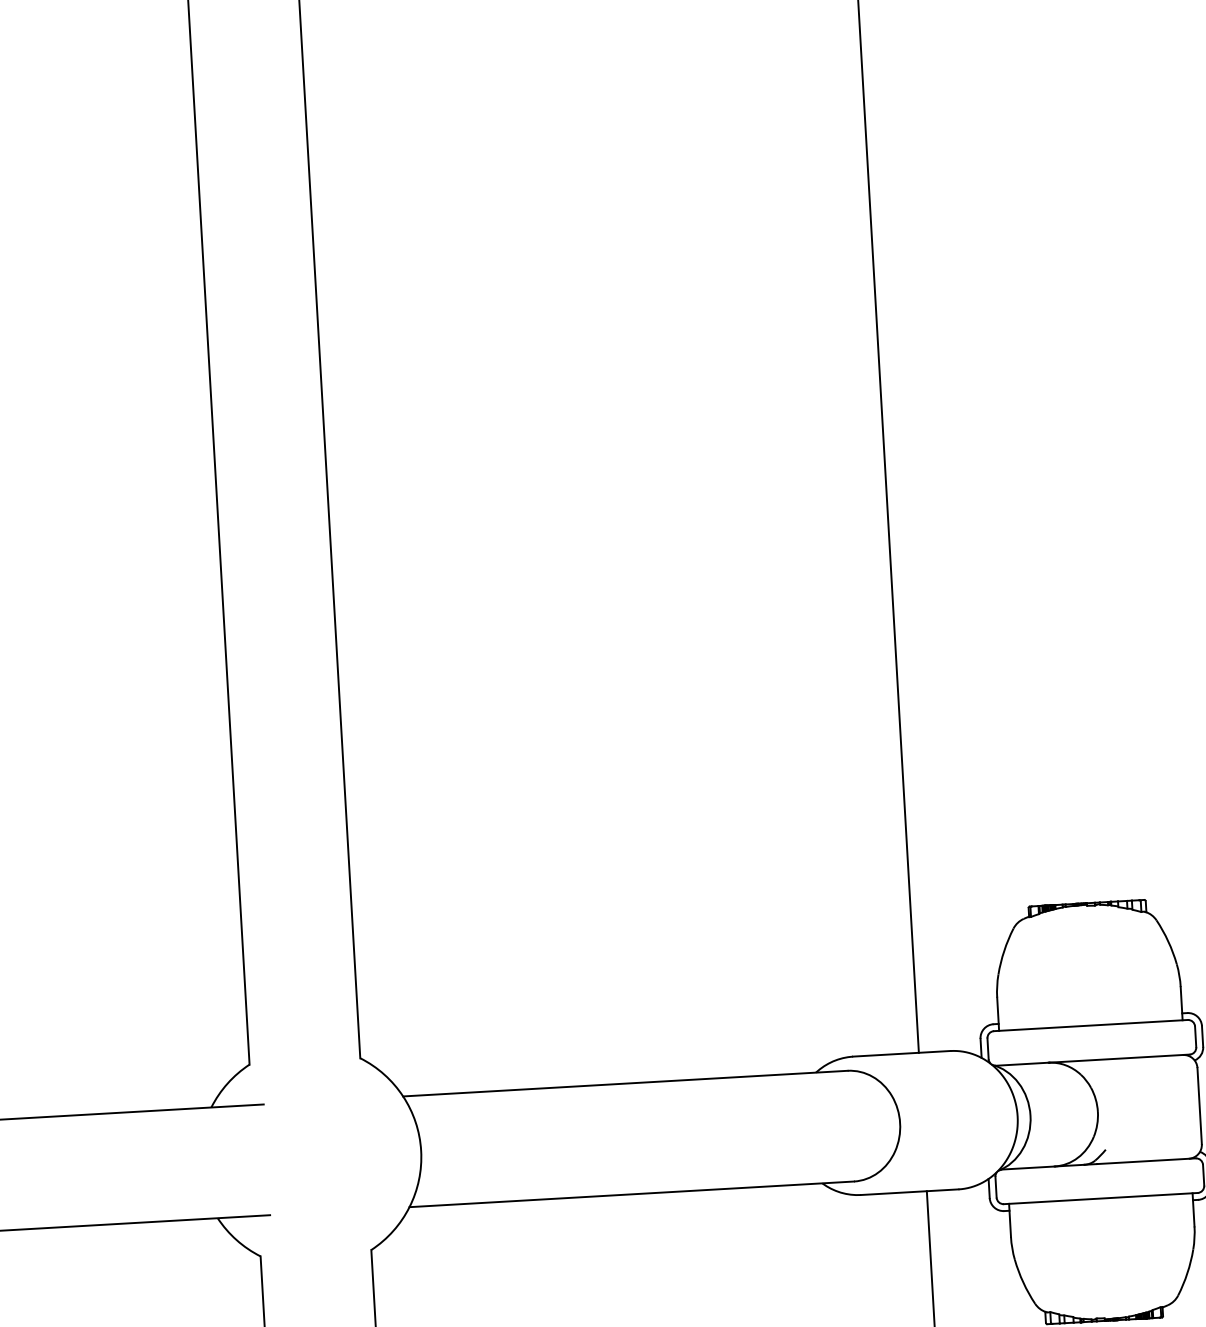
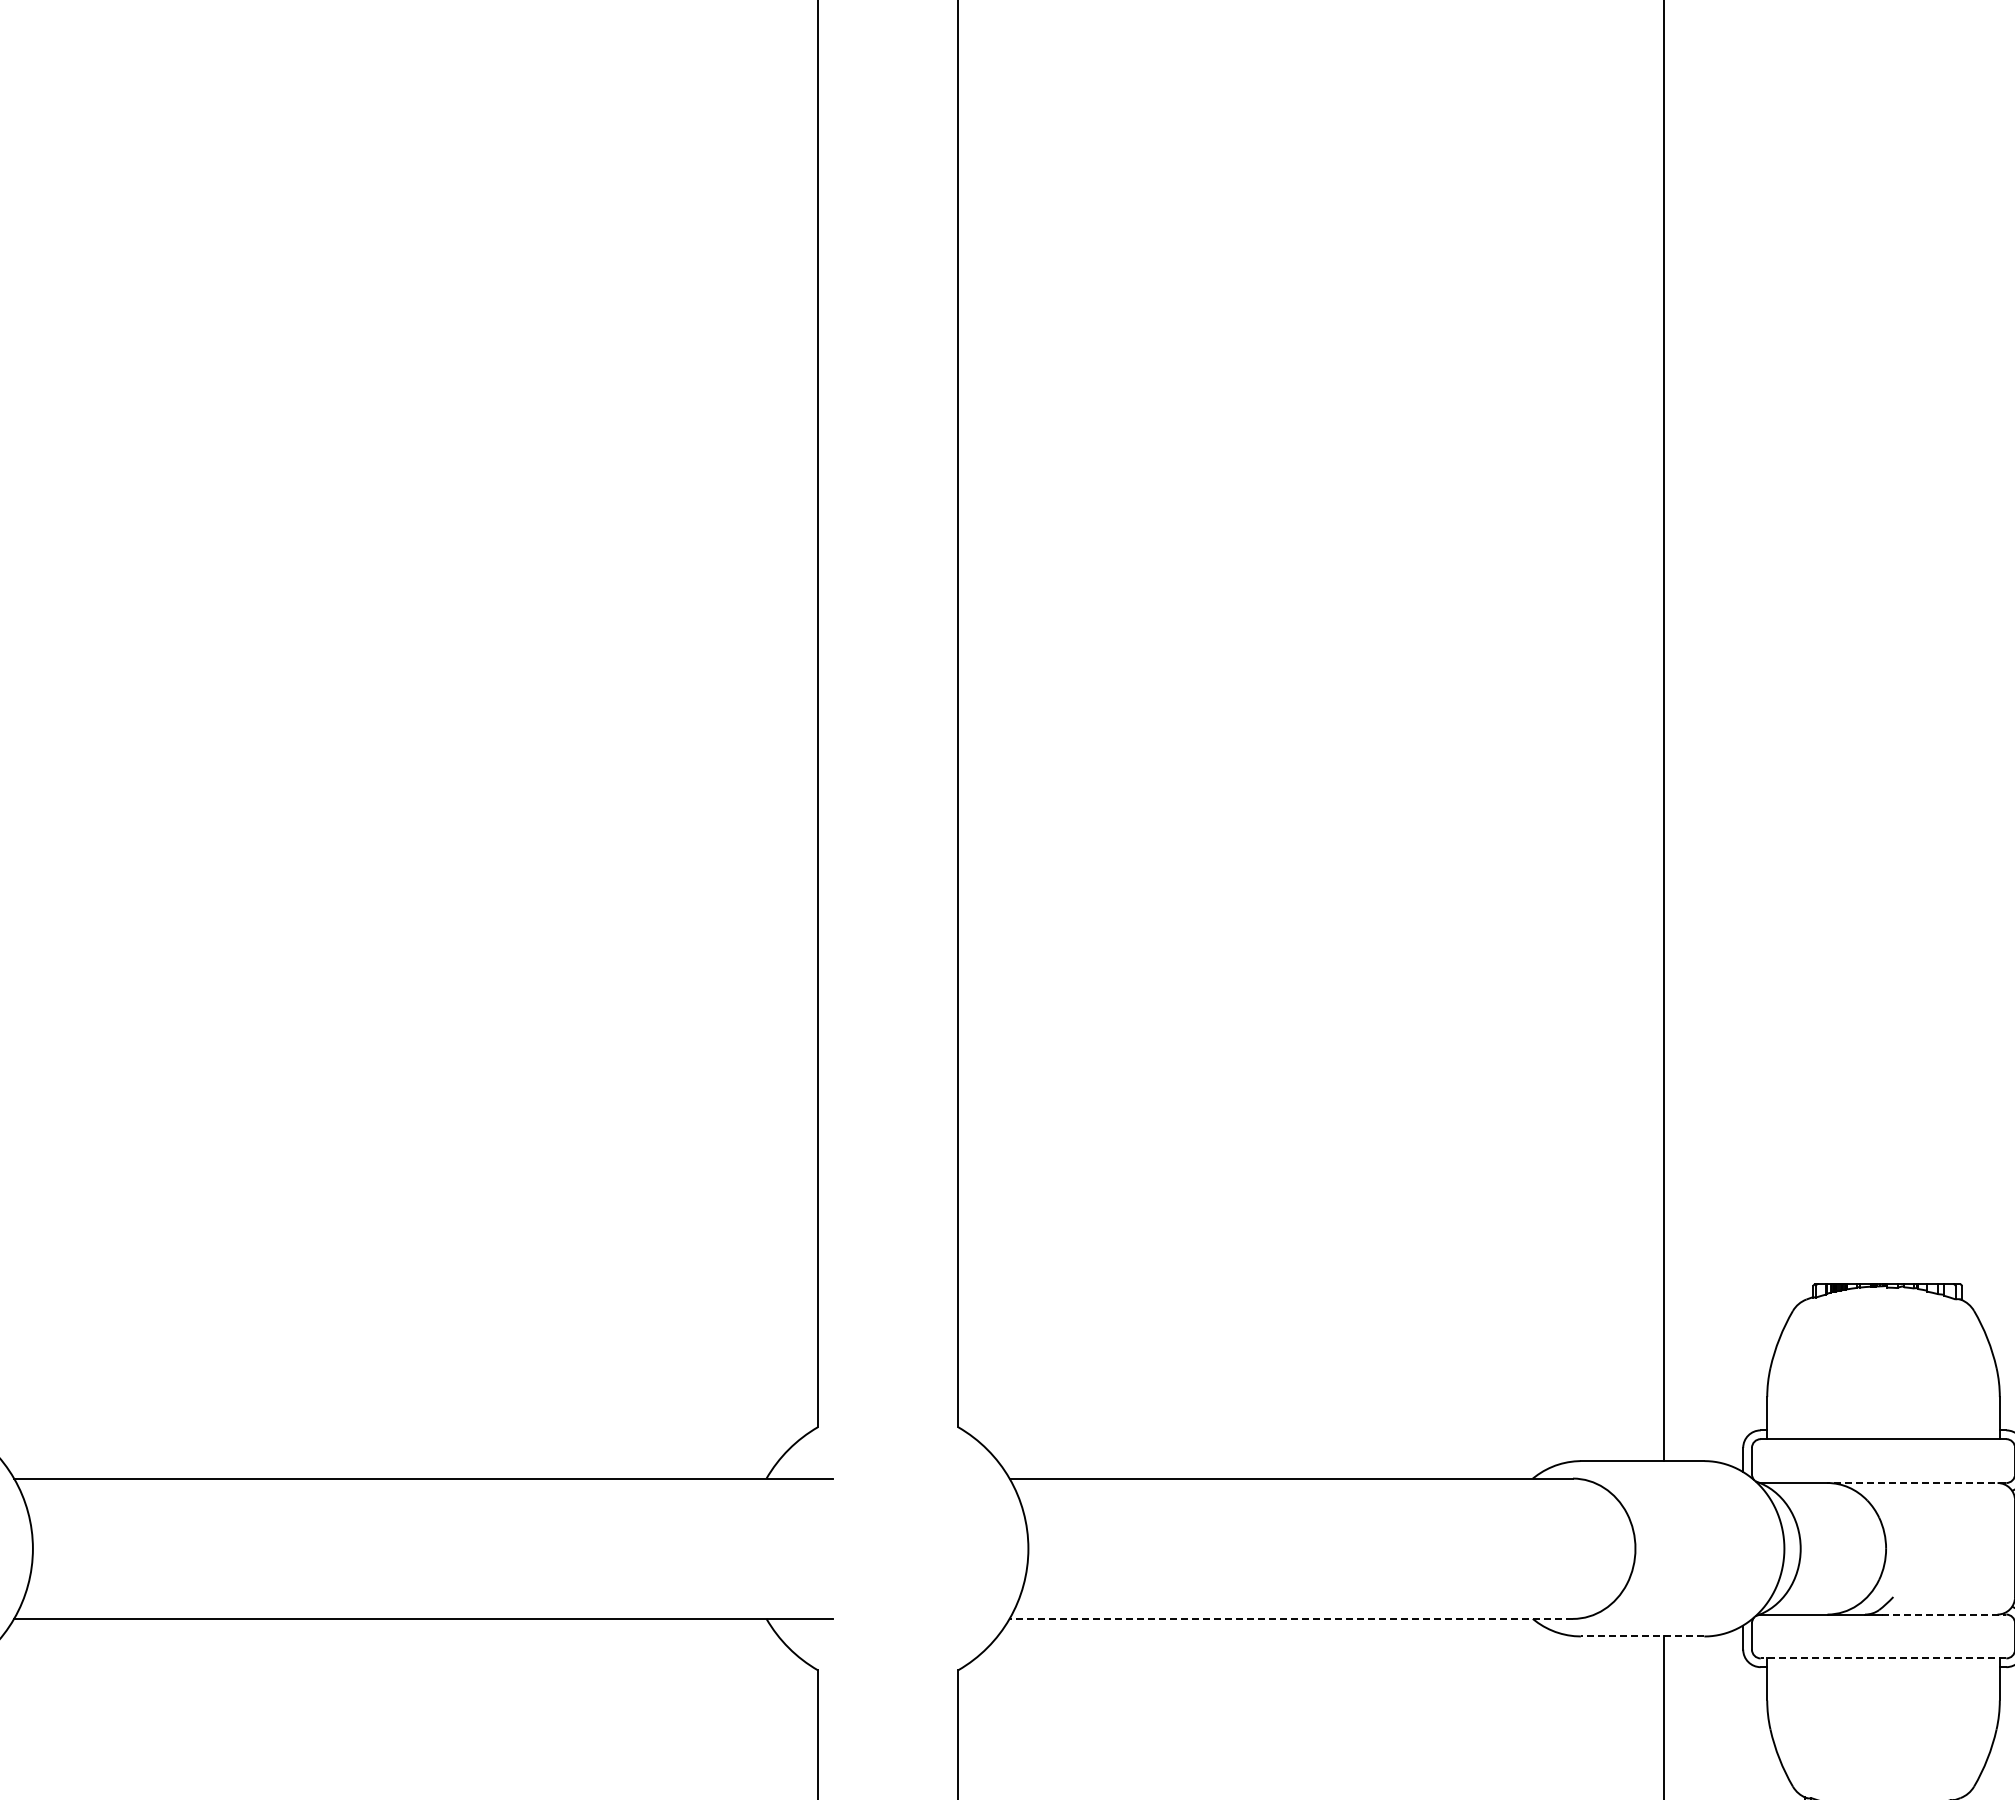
line: (1119, 1059) -> (1917, 1483), solid -> dashed
line: (1146, 1161) -> (1944, 1614), solid -> dashed
line: (909, 1192) -> (1642, 1636), solid -> dashed
line: (631, 1194) -> (1291, 1618), solid -> dashed
line: (1100, 1198) -> (1883, 1658), solid -> dashed

